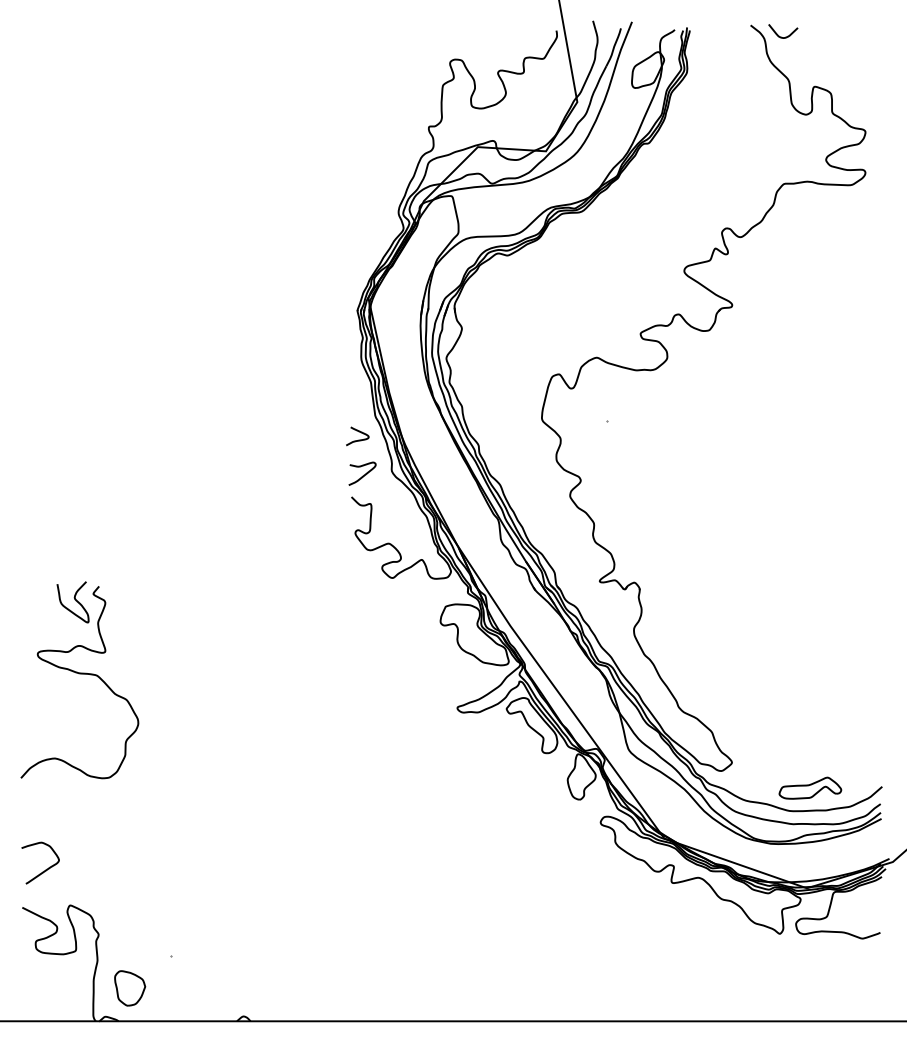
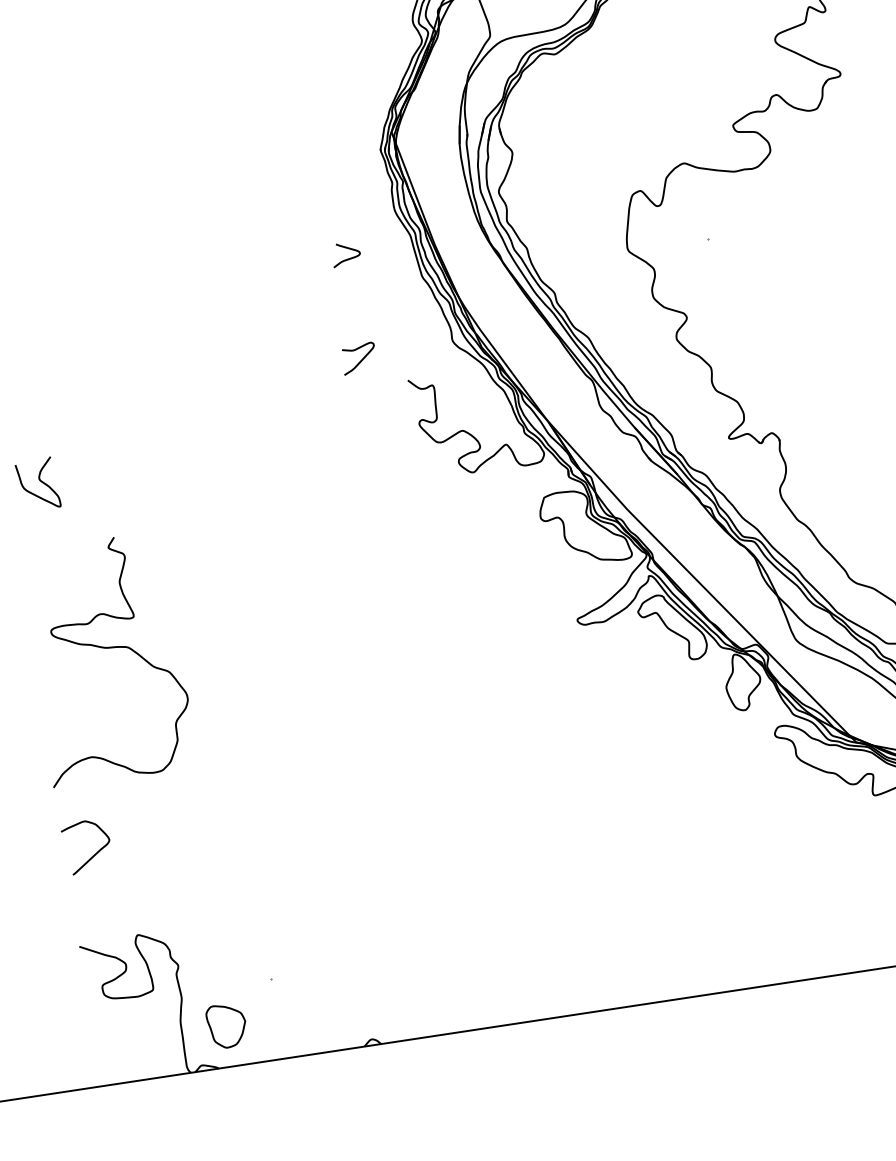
curve: (358, 439) -> (347, 257), moved
curve: (362, 475) -> (359, 360), moved
curve: (74, 599) -> (39, 480), moved
curve: (45, 869) -> (94, 853), moved

